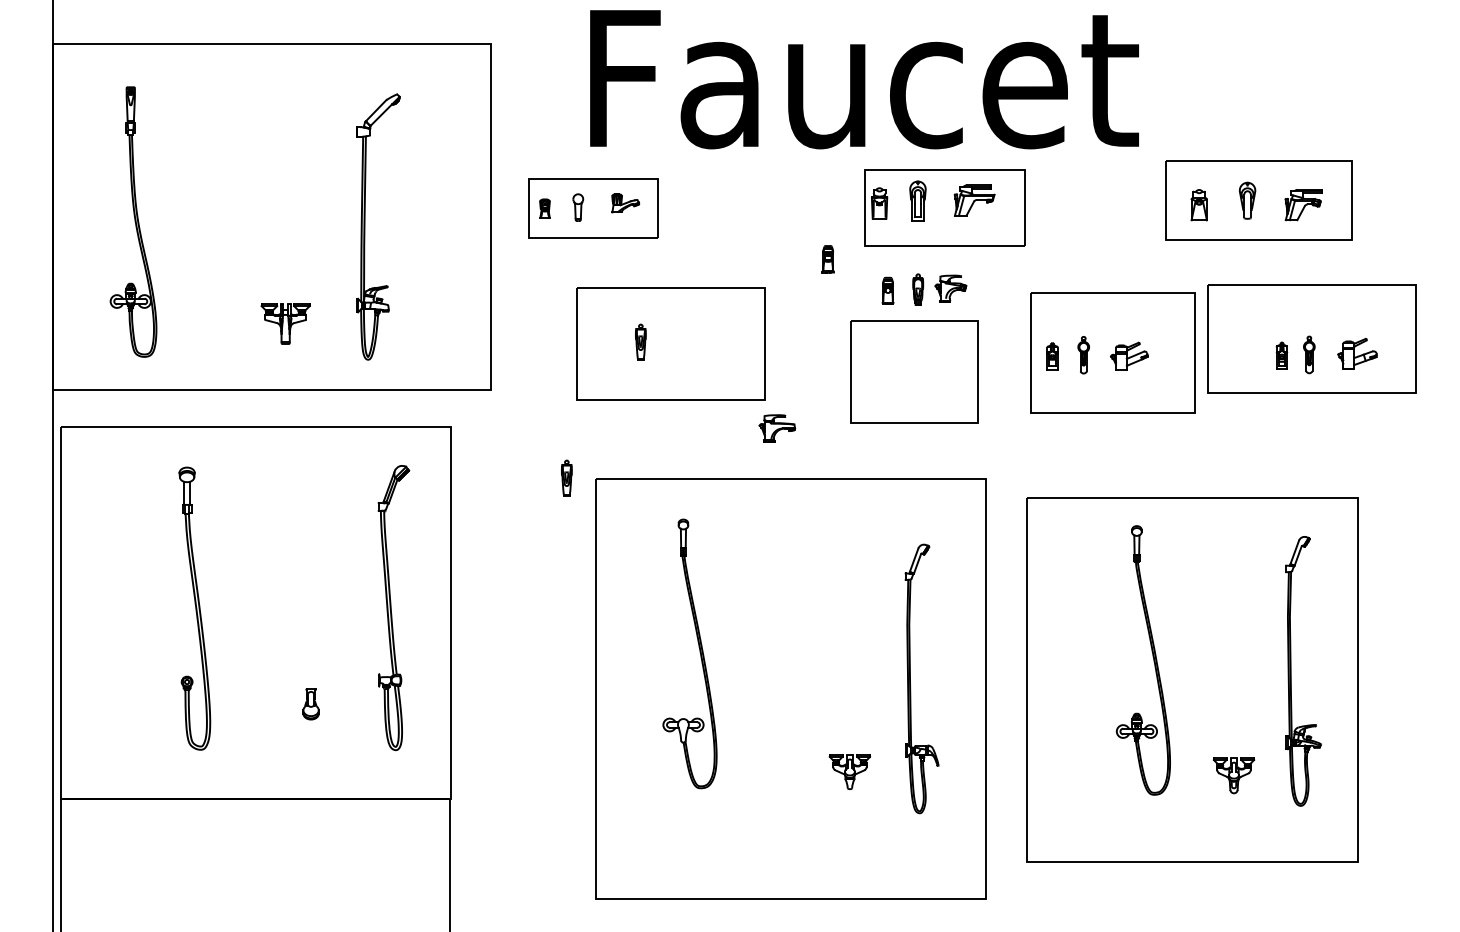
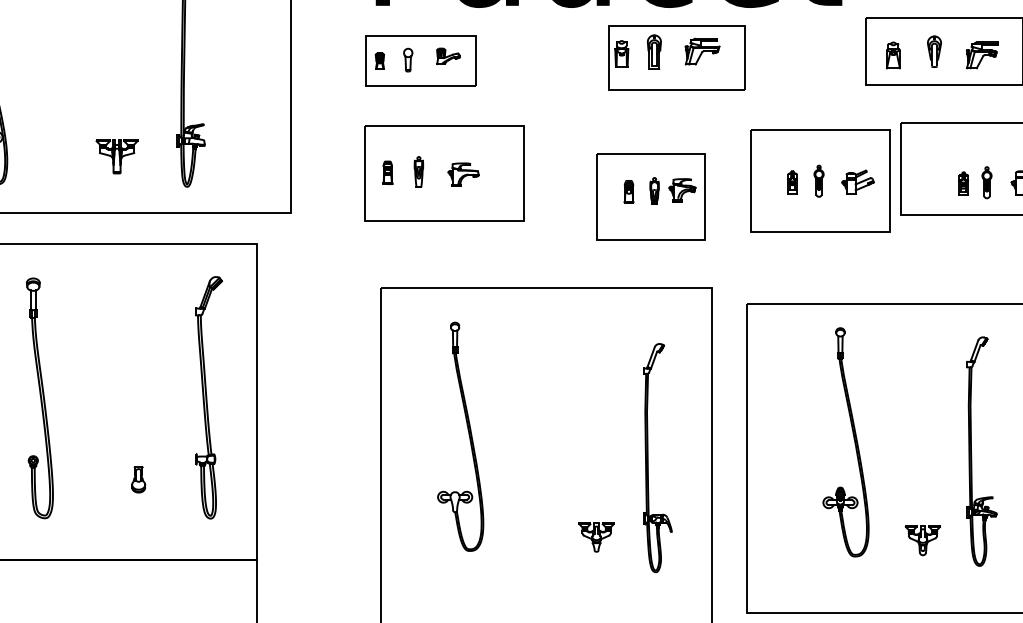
part: (593, 208) -> (421, 60), moved
part: (827, 259) -> (387, 173), moved
part: (924, 289) -> (659, 190), moved
part: (1089, 350) -> (823, 177), moved
part: (777, 428) -> (463, 174), moved
part: (566, 477) -> (355, 286), removed

